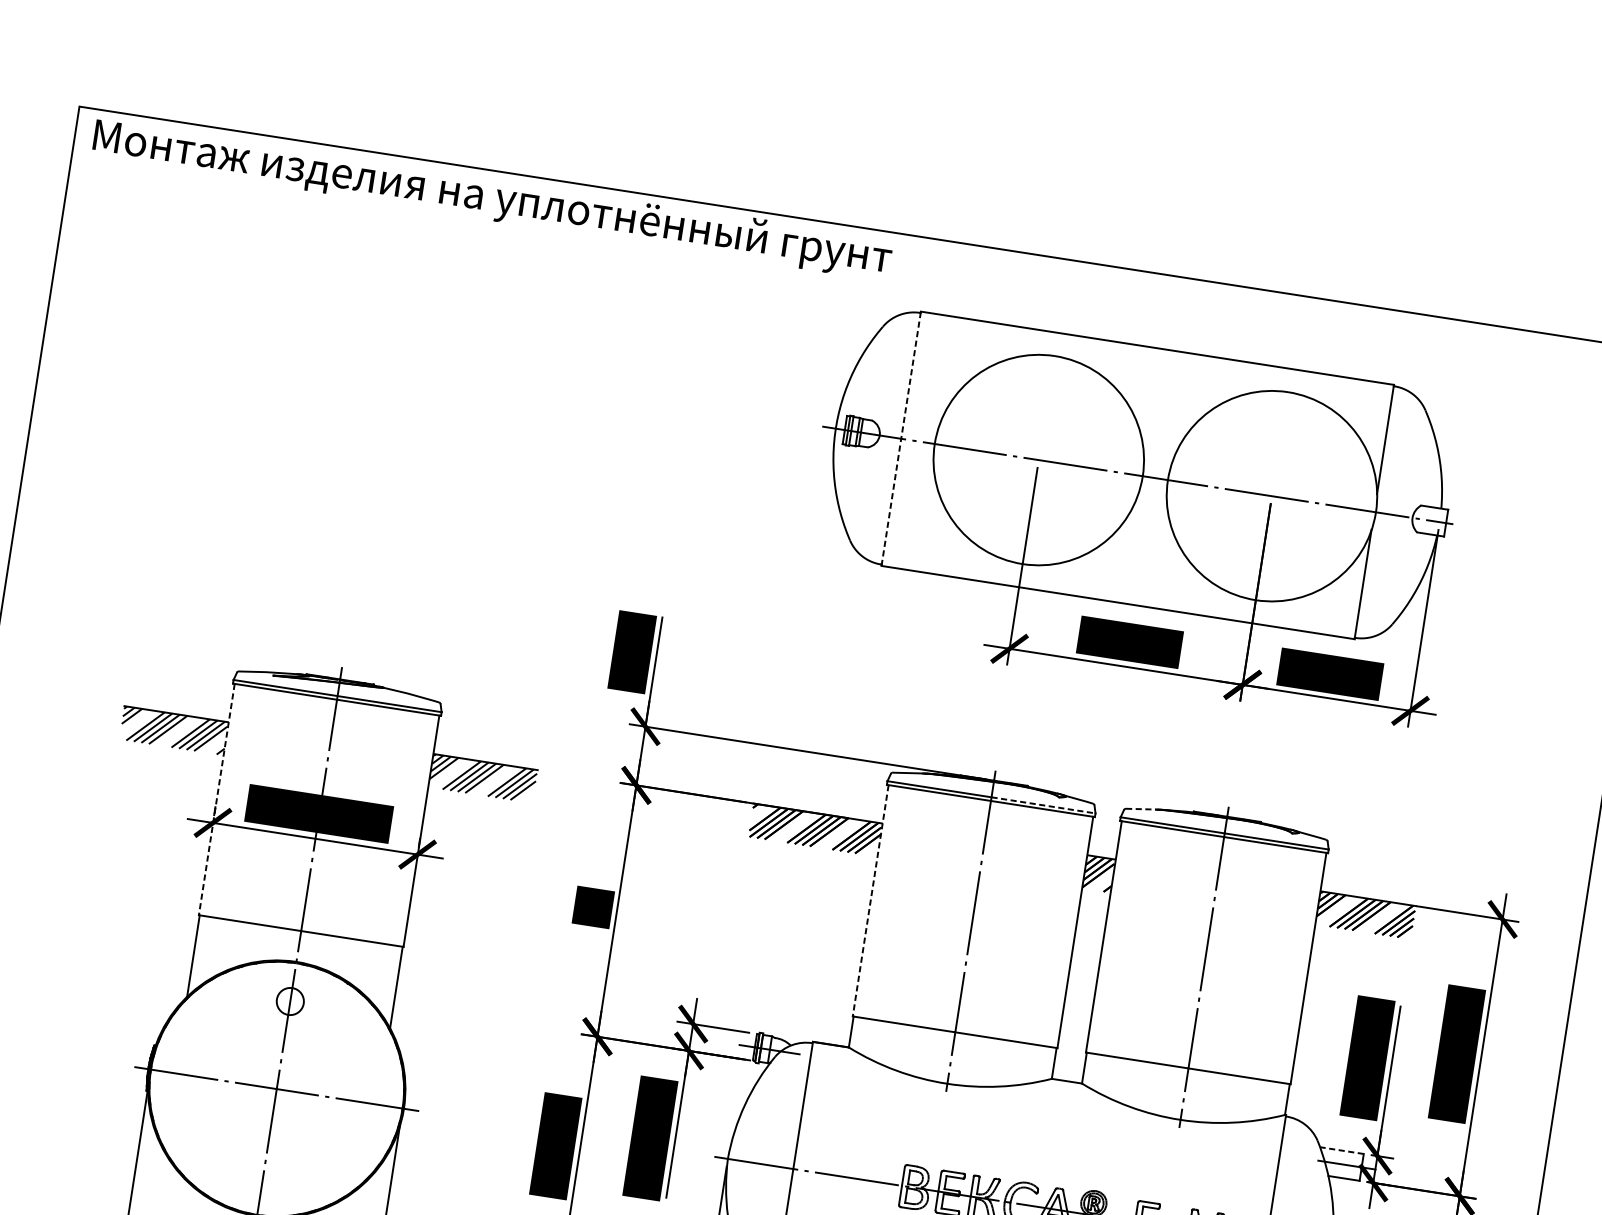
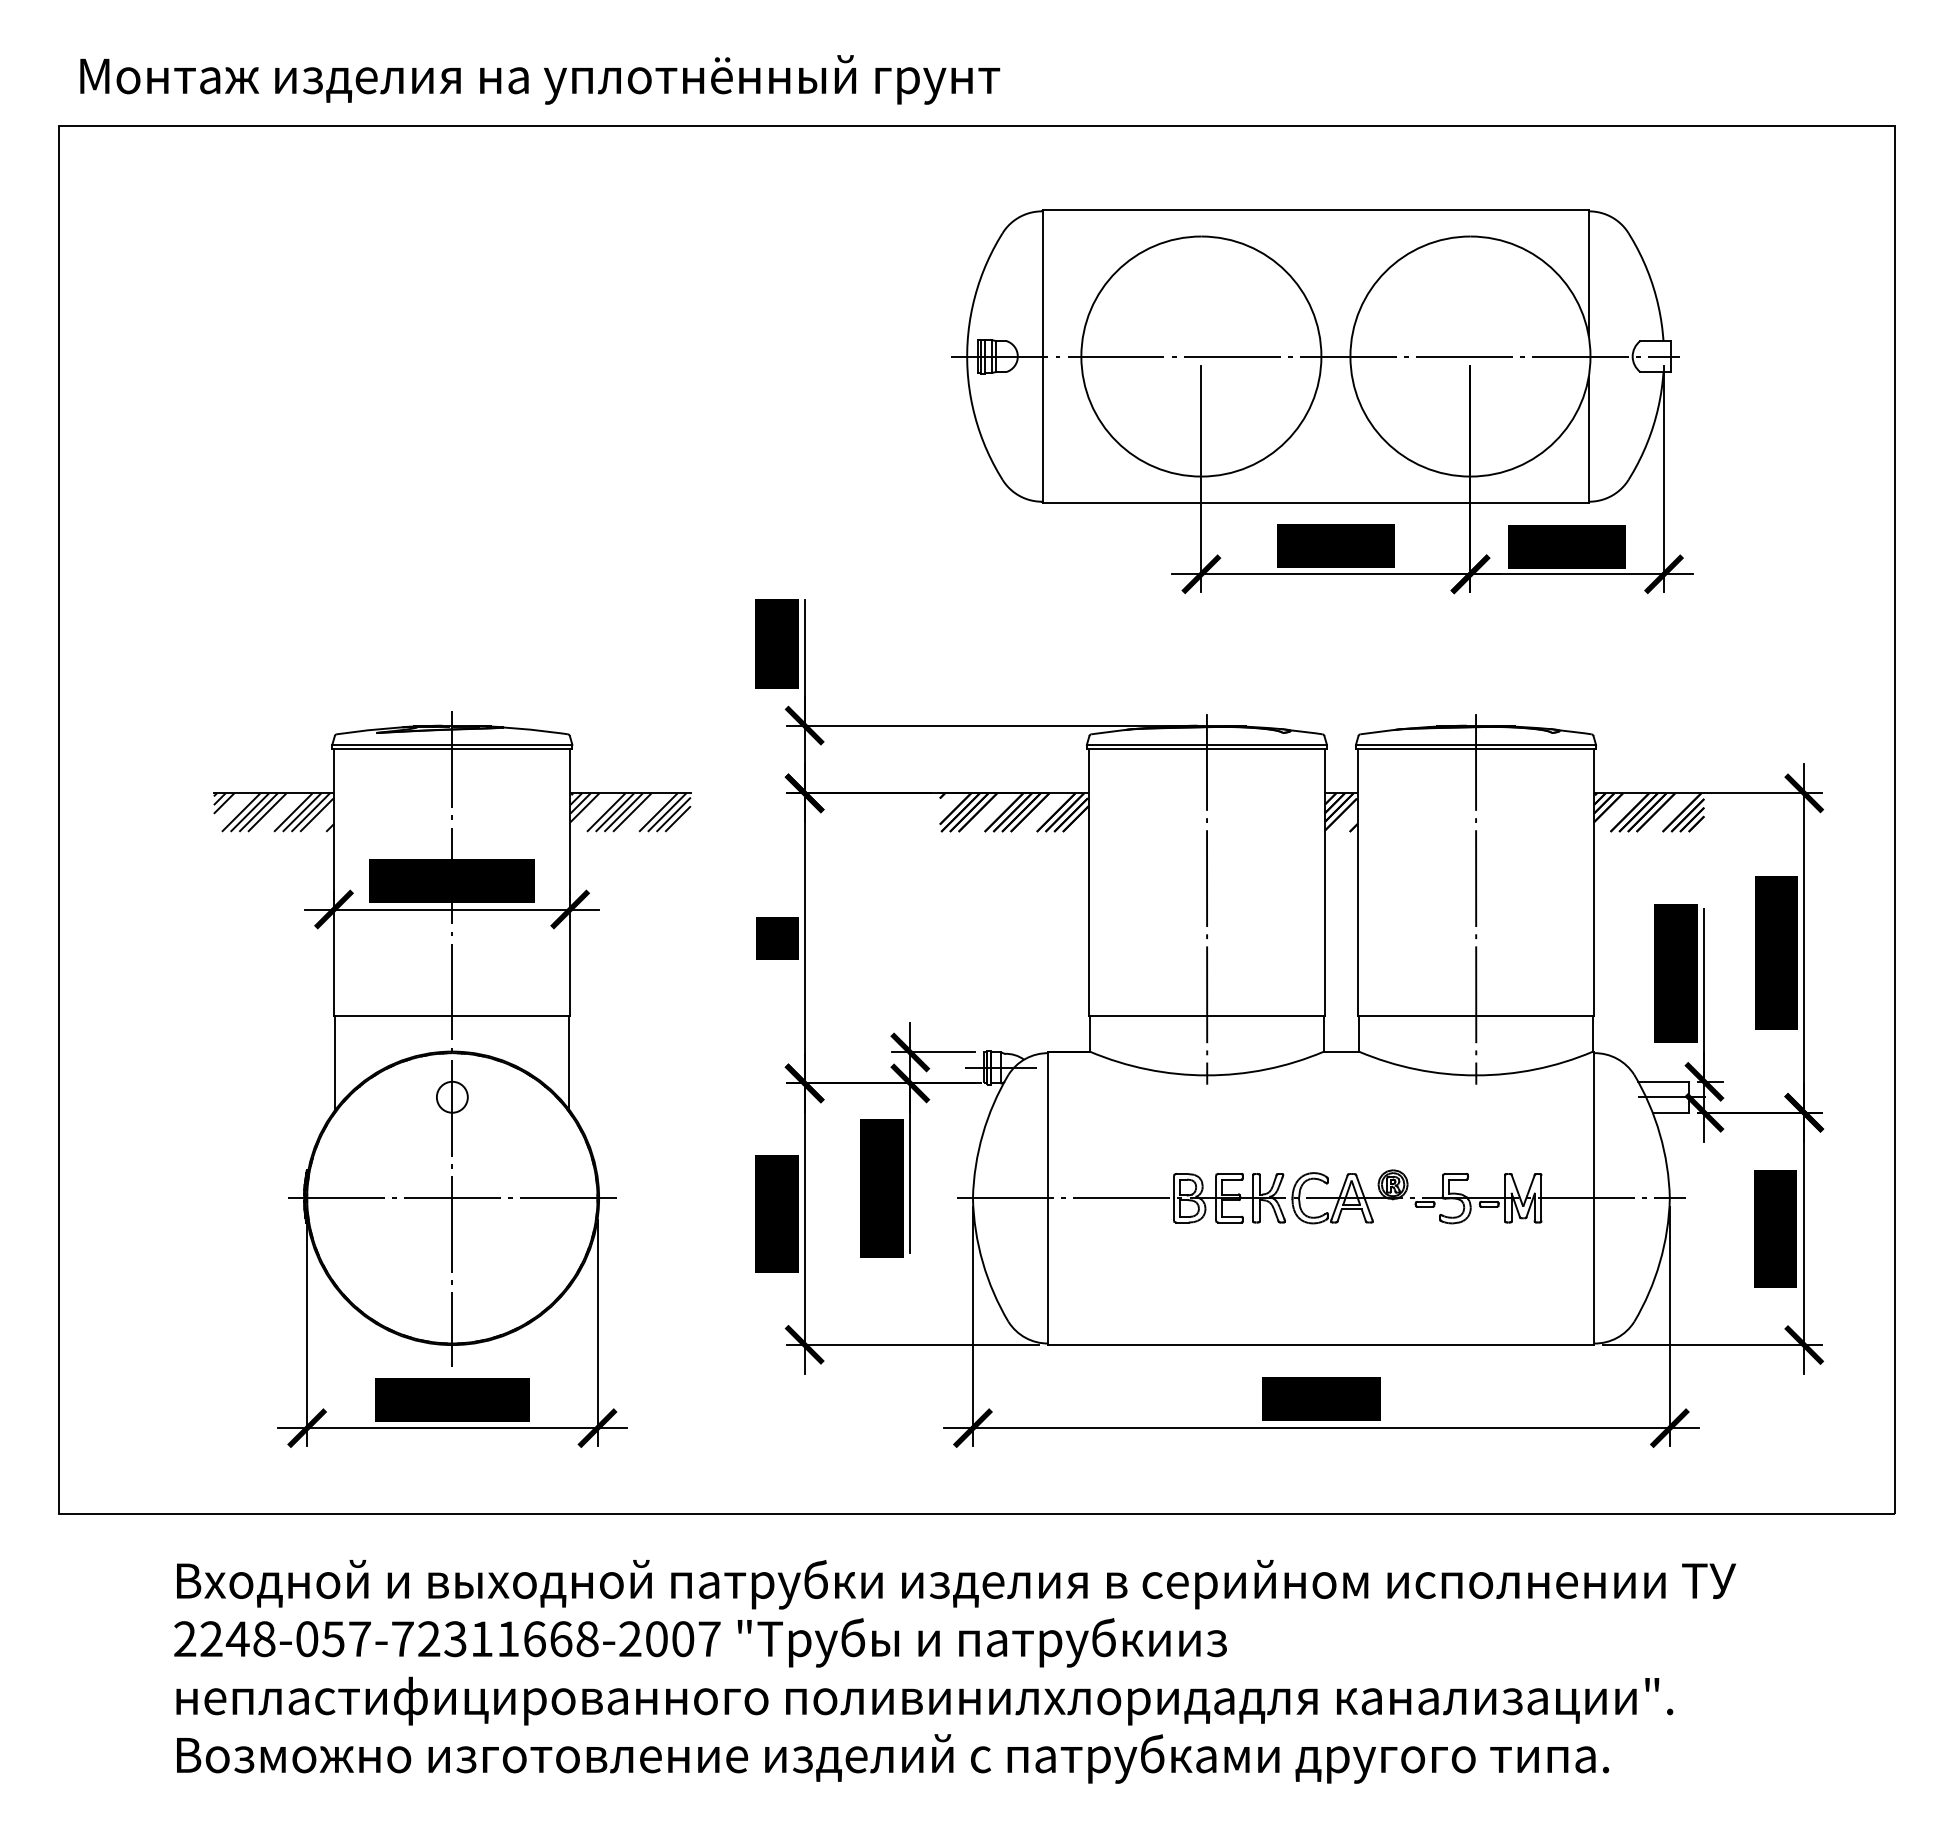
text: (492, 198) -> (540, 79), moved
line: (901, 438) -> (1042, 356), dashed -> solid
line: (216, 800) -> (334, 883), dashed -> solid
line: (1044, 805) -> (1267, 744), dashed -> solid
line: (1143, 809) -> (1380, 731), dashed -> solid
line: (870, 901) -> (1088, 883), dashed -> solid
line: (1341, 1150) -> (1662, 1081), dashed -> solid

